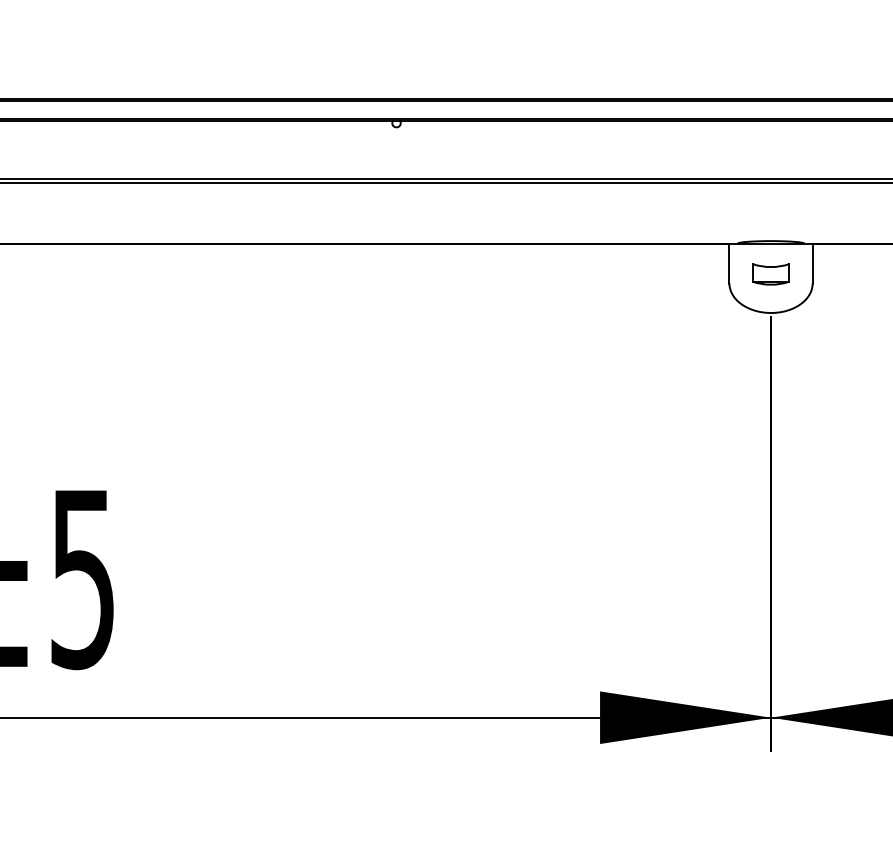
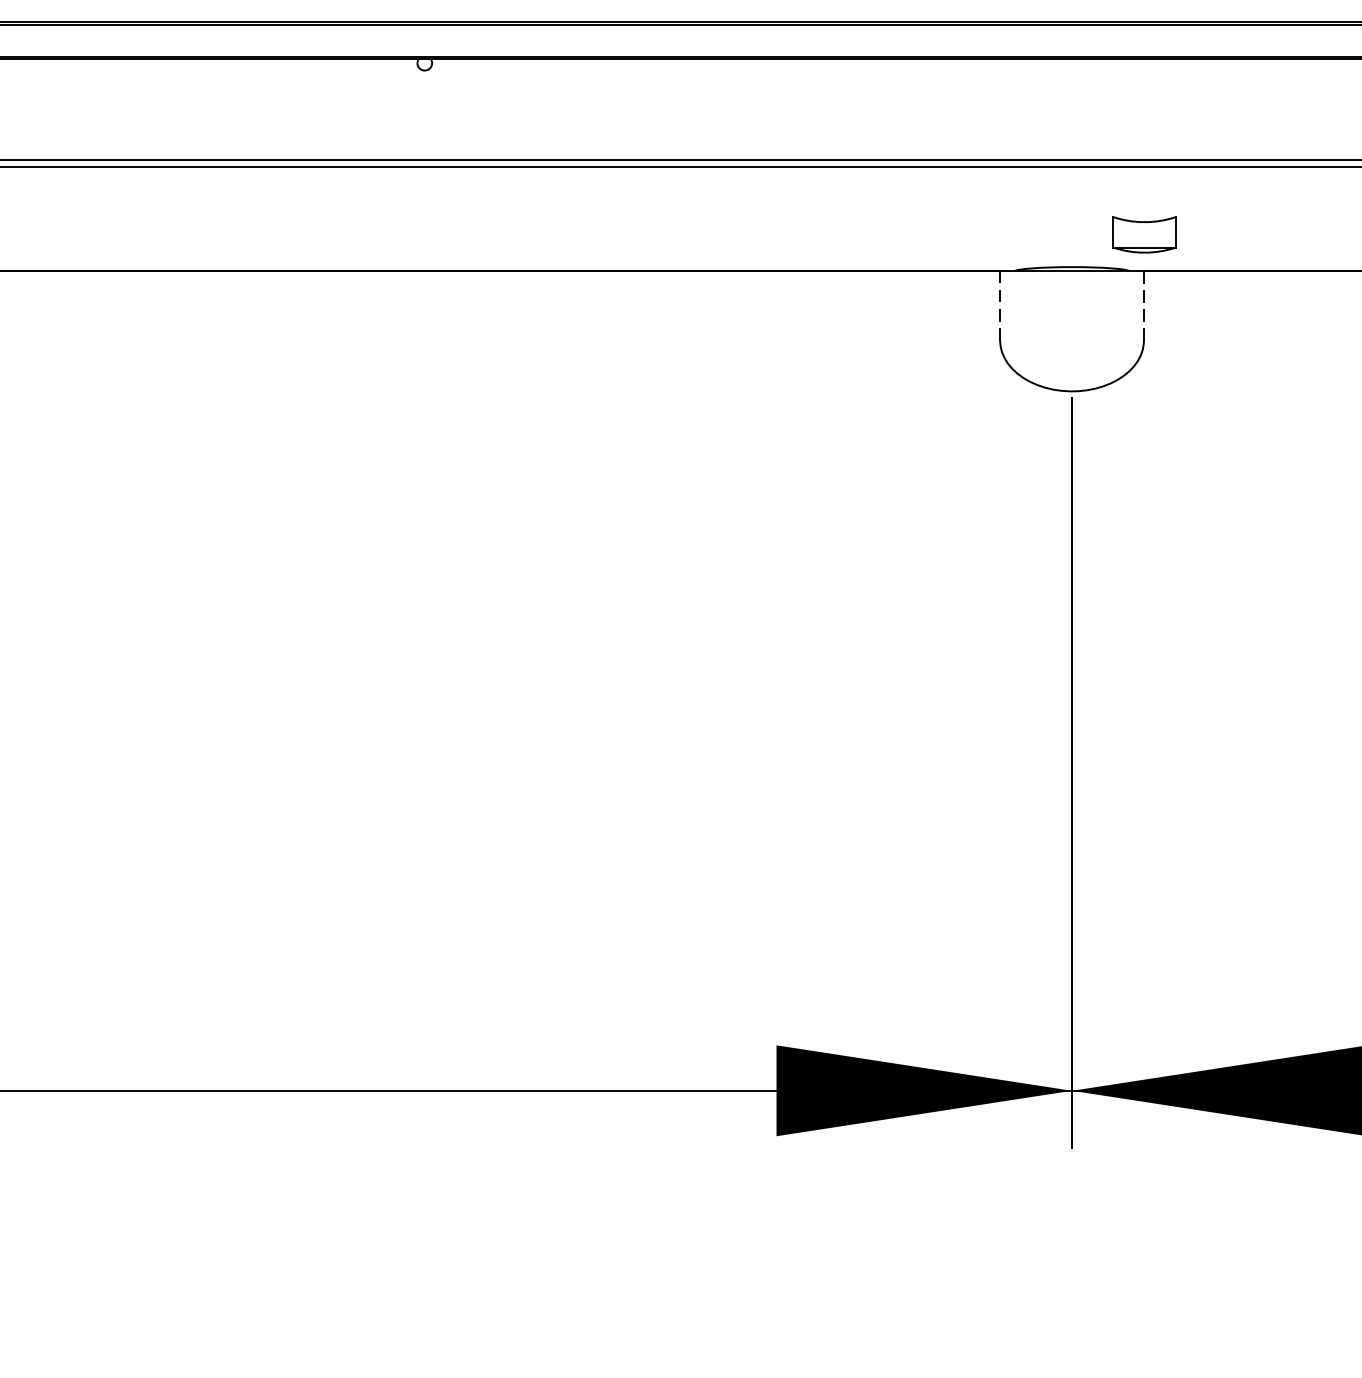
line: (812, 263) -> (1143, 305), solid -> dashed
line: (729, 264) -> (1000, 307), solid -> dashed
part: (770, 274) -> (1143, 234), moved

